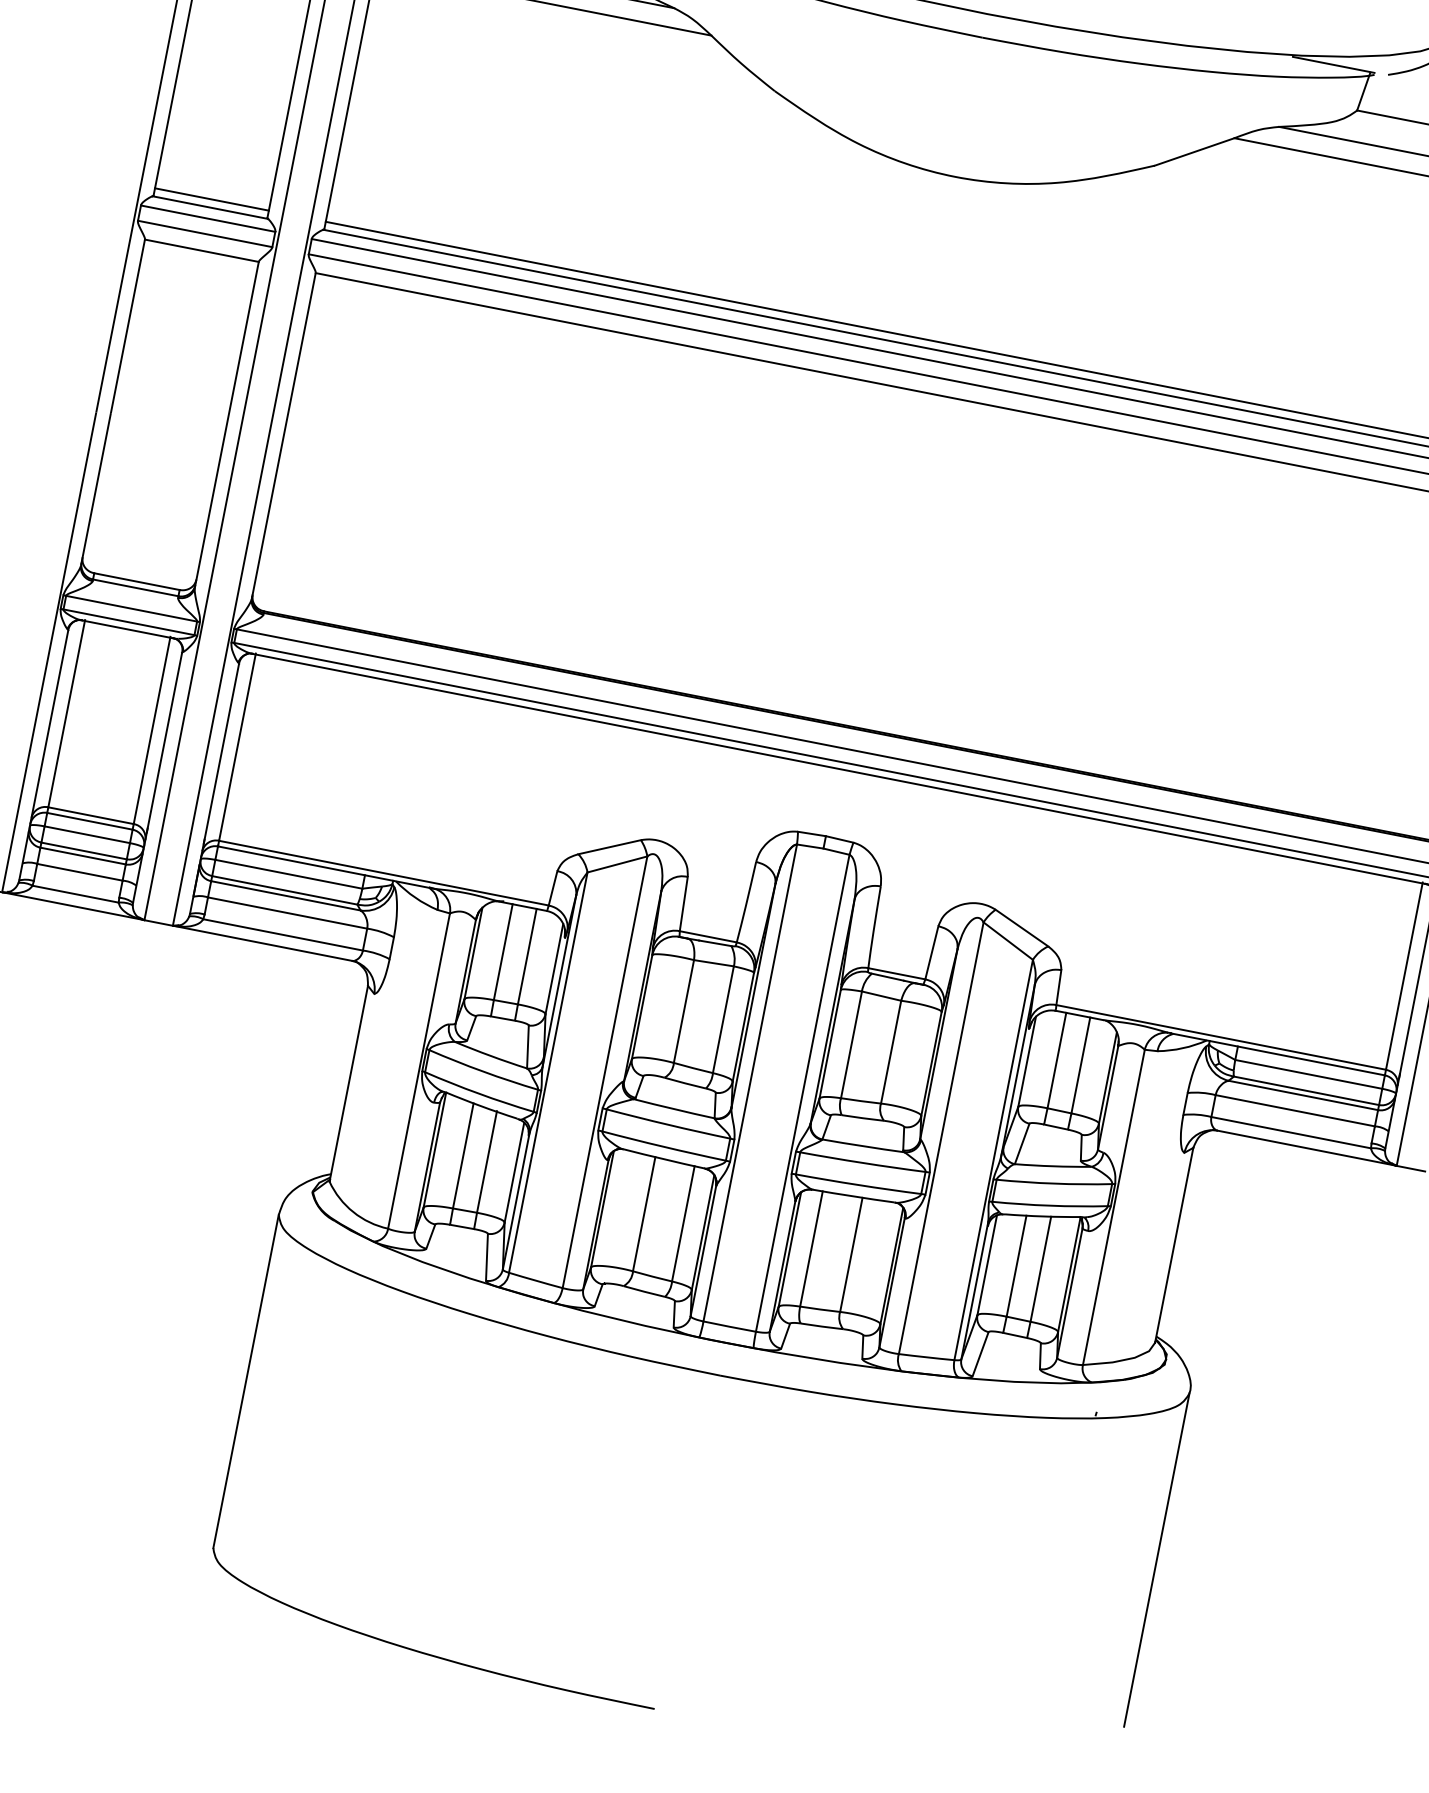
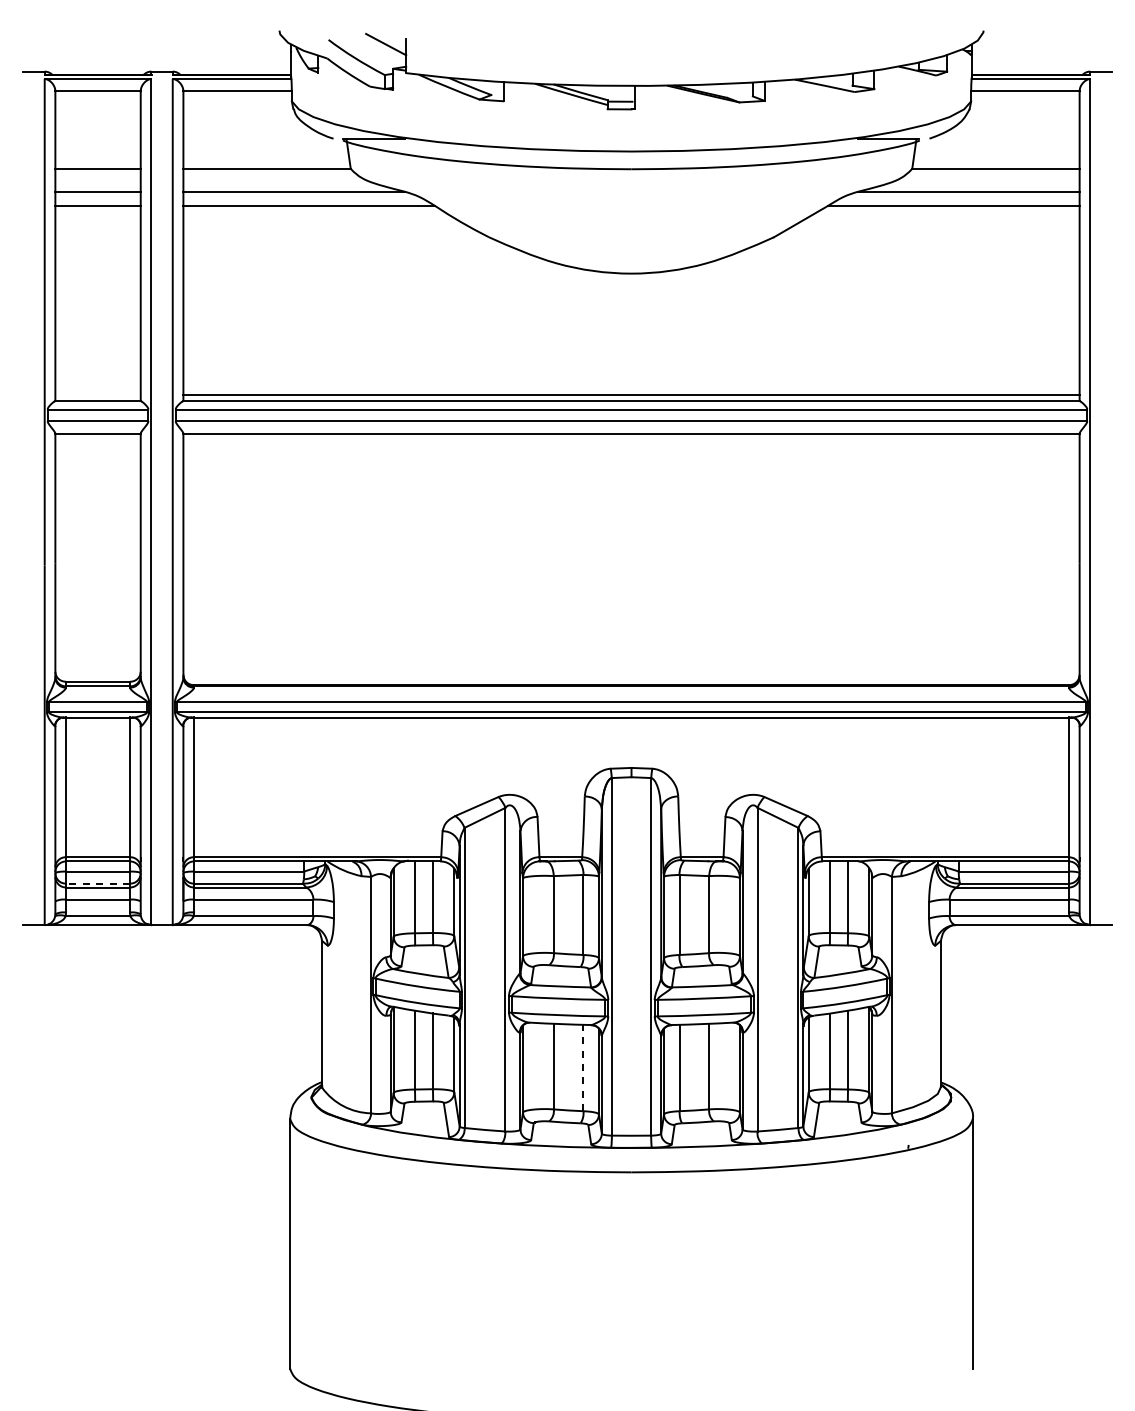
line: (211, 199) -> (97, 395), removed
line: (83, 850) -> (97, 883), solid -> dashed
line: (683, 1223) -> (583, 1067), solid -> dashed

